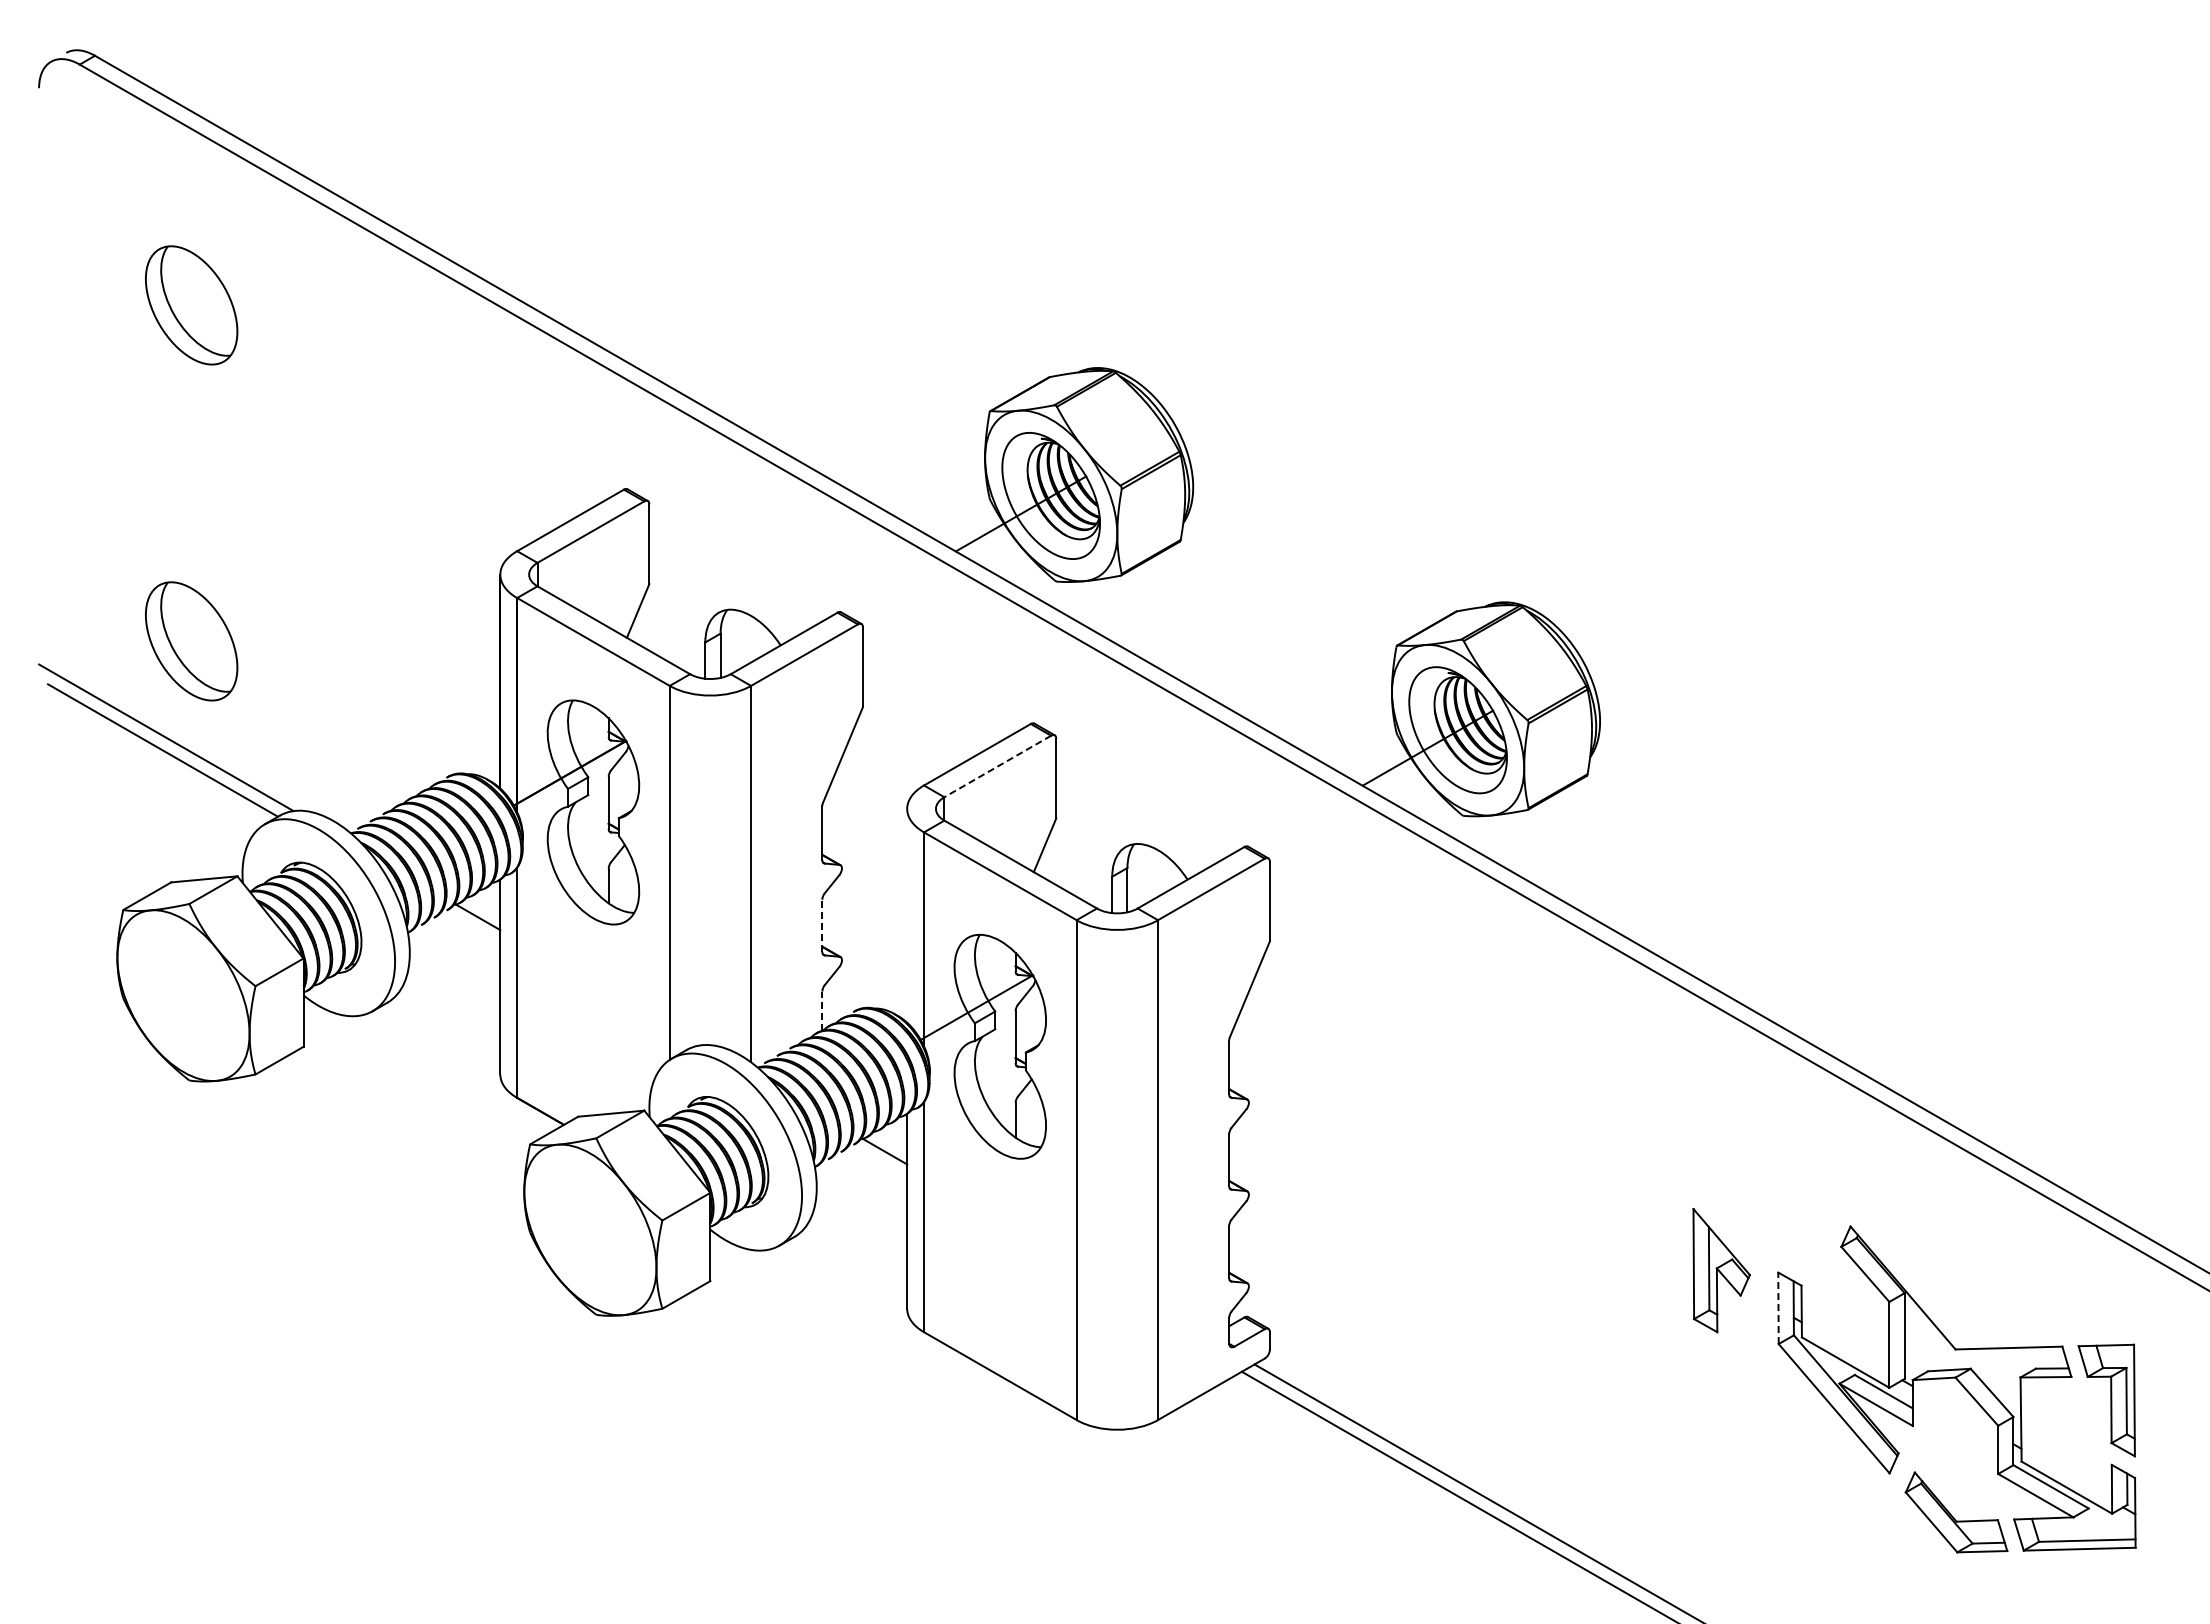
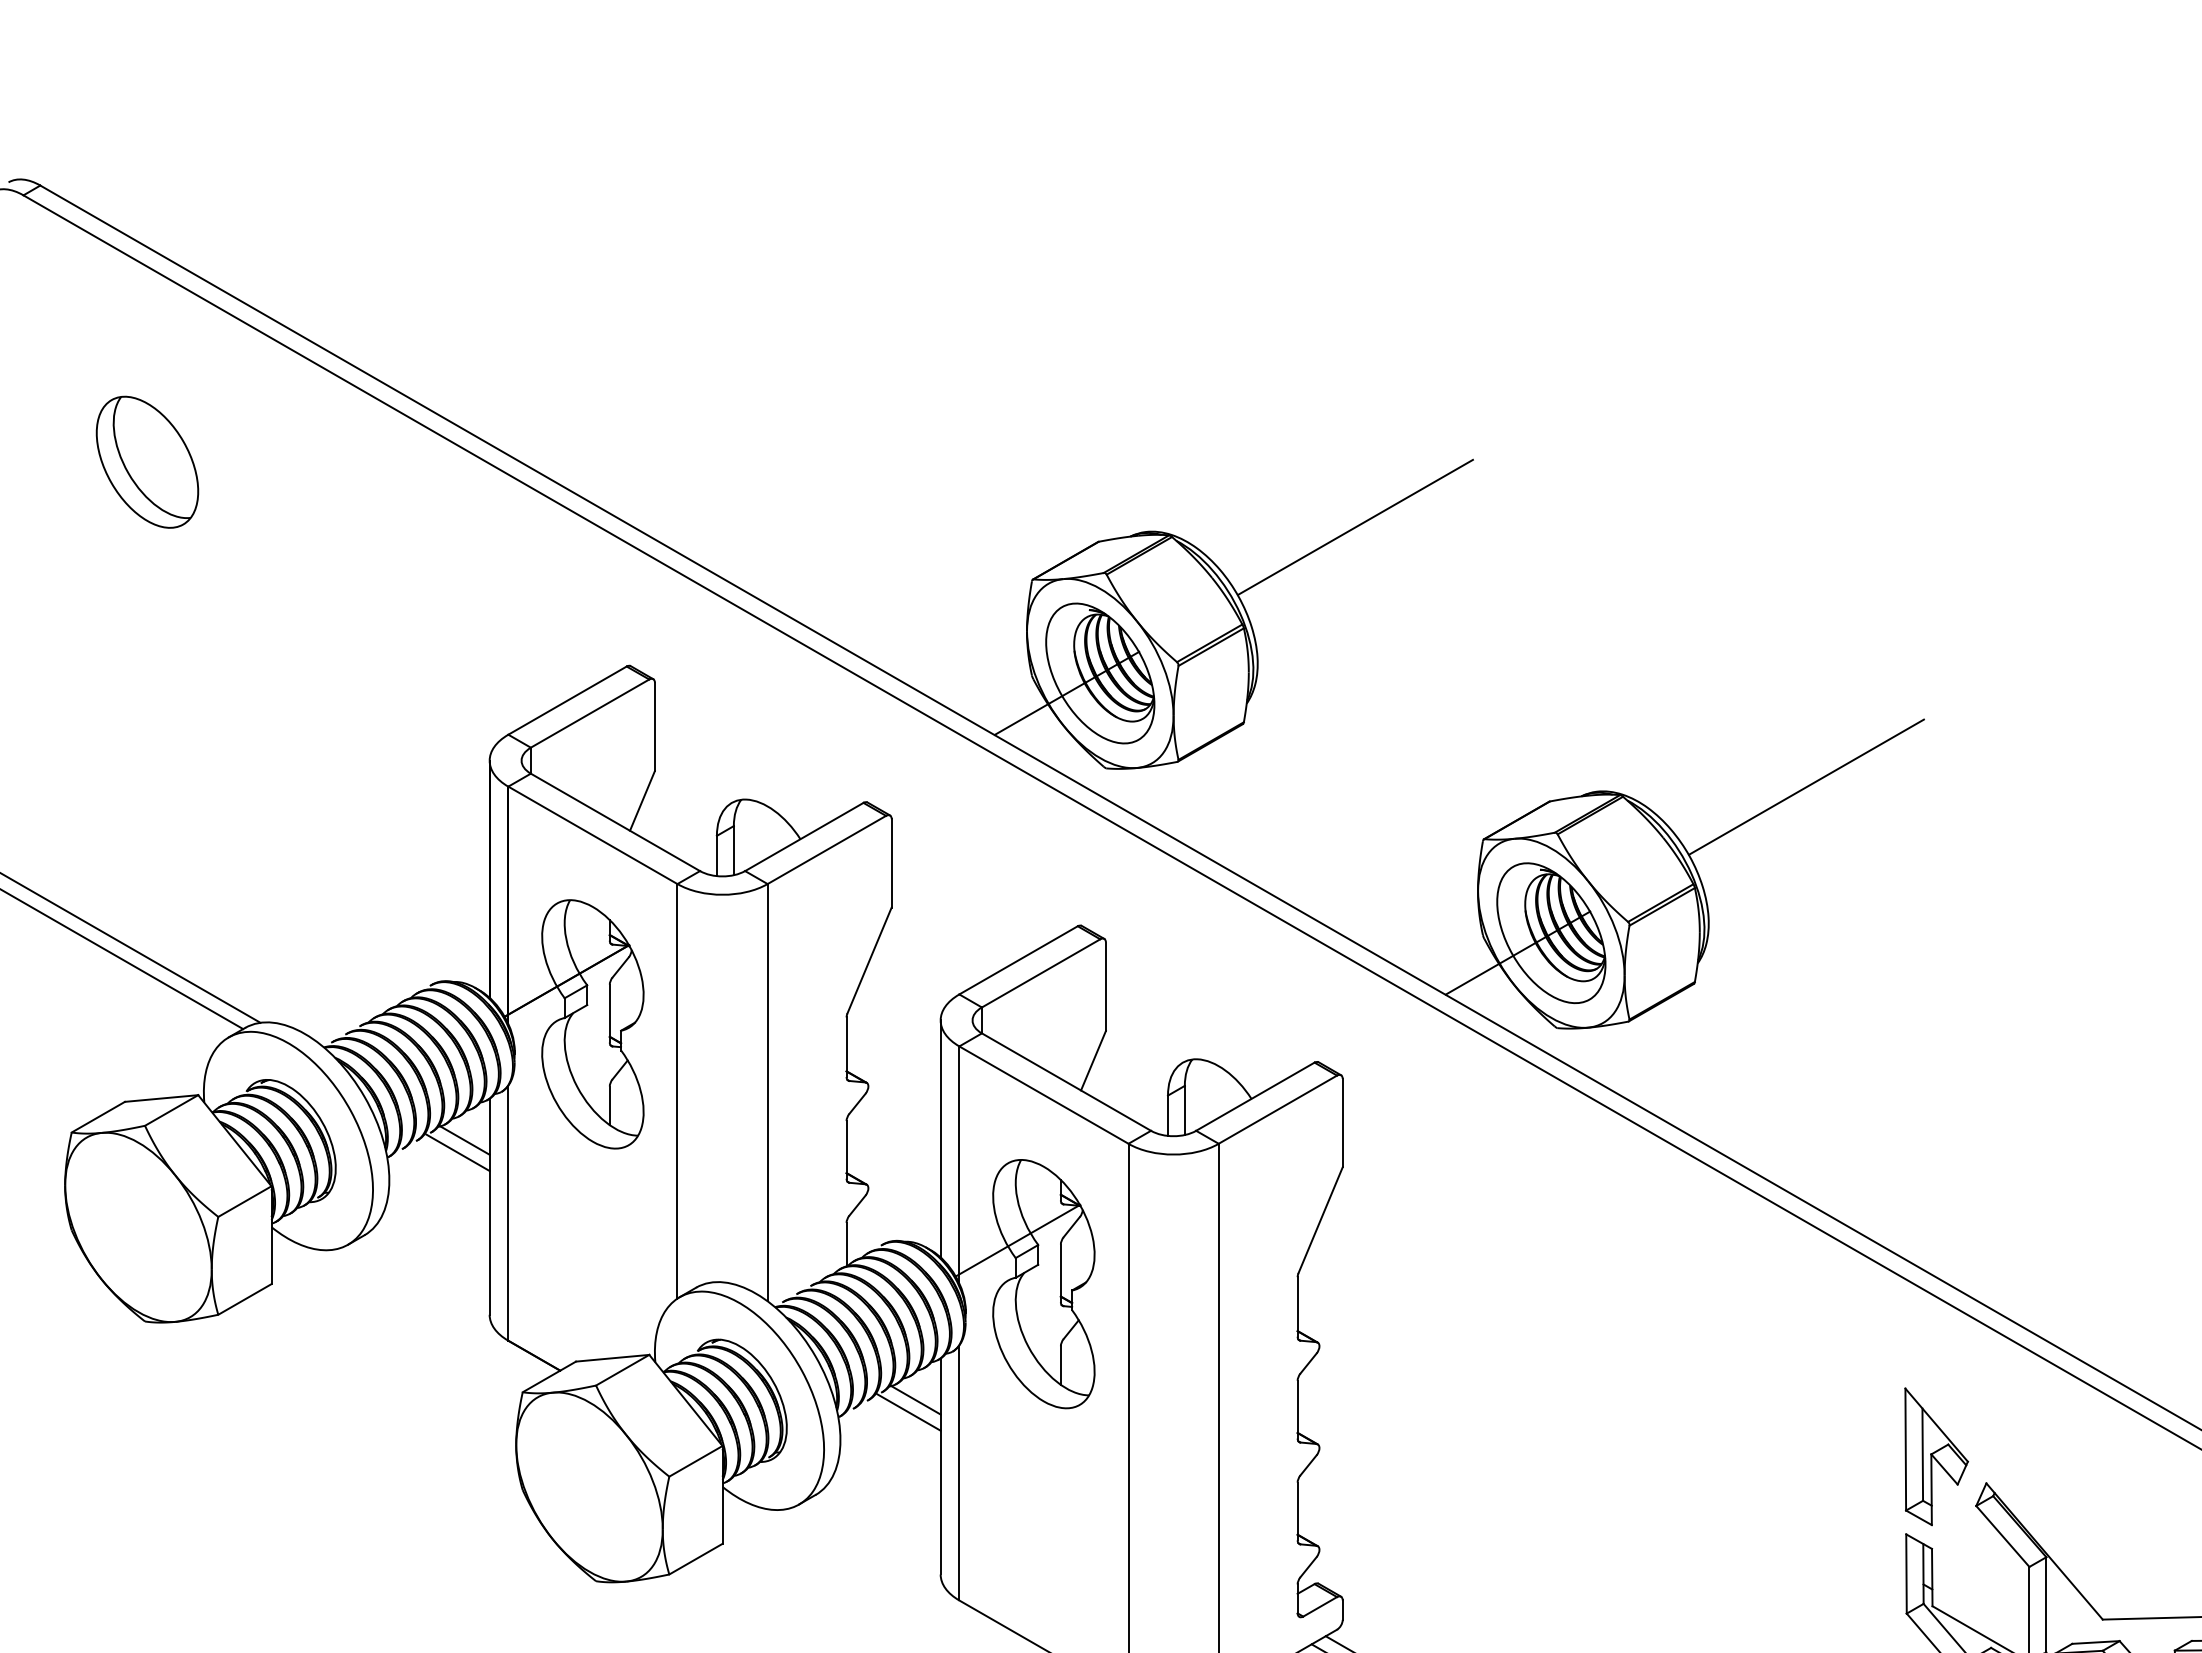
line: (1281, 364) -> (1355, 527), added
line: (1688, 598) -> (1806, 787), added
part: (191, 641) -> (147, 834), removed
line: (997, 766) -> (1040, 973), dashed -> solid
line: (907, 915) -> (941, 1138), added
line: (822, 925) -> (846, 1149), dashed -> solid
line: (471, 927) -> (457, 1151), added
line: (822, 1011) -> (846, 1244), dashed -> solid
line: (878, 1162) -> (908, 1412), added
part: (1721, 1270) -> (1936, 1456), moved
line: (1778, 1308) -> (1906, 1574), dashed -> solid

